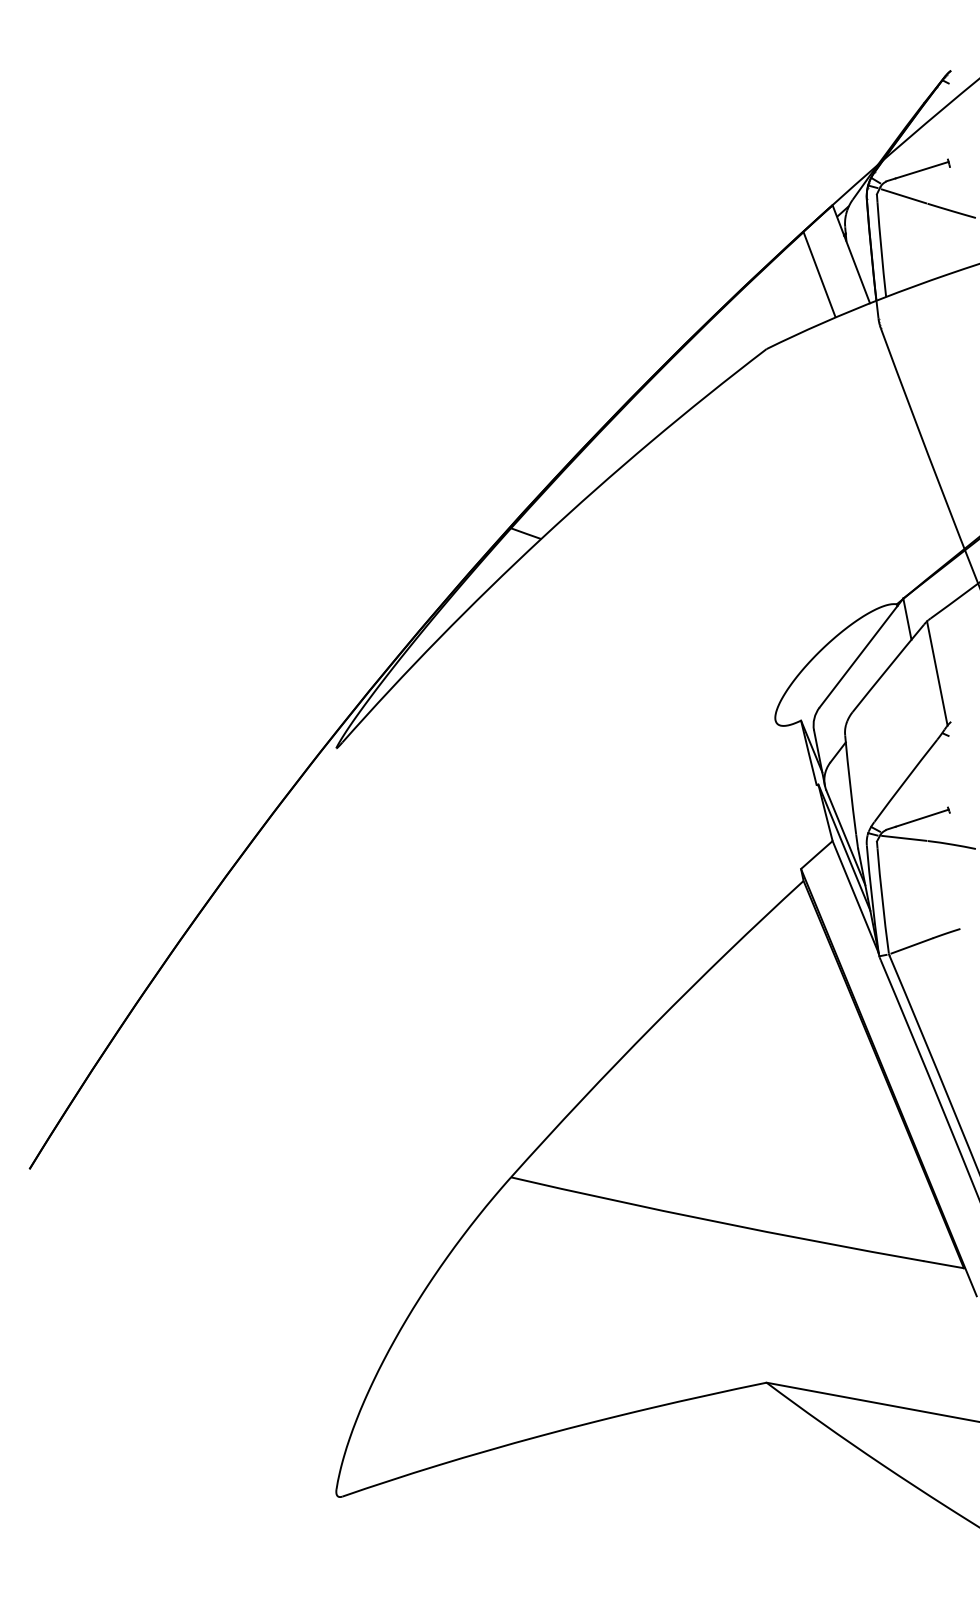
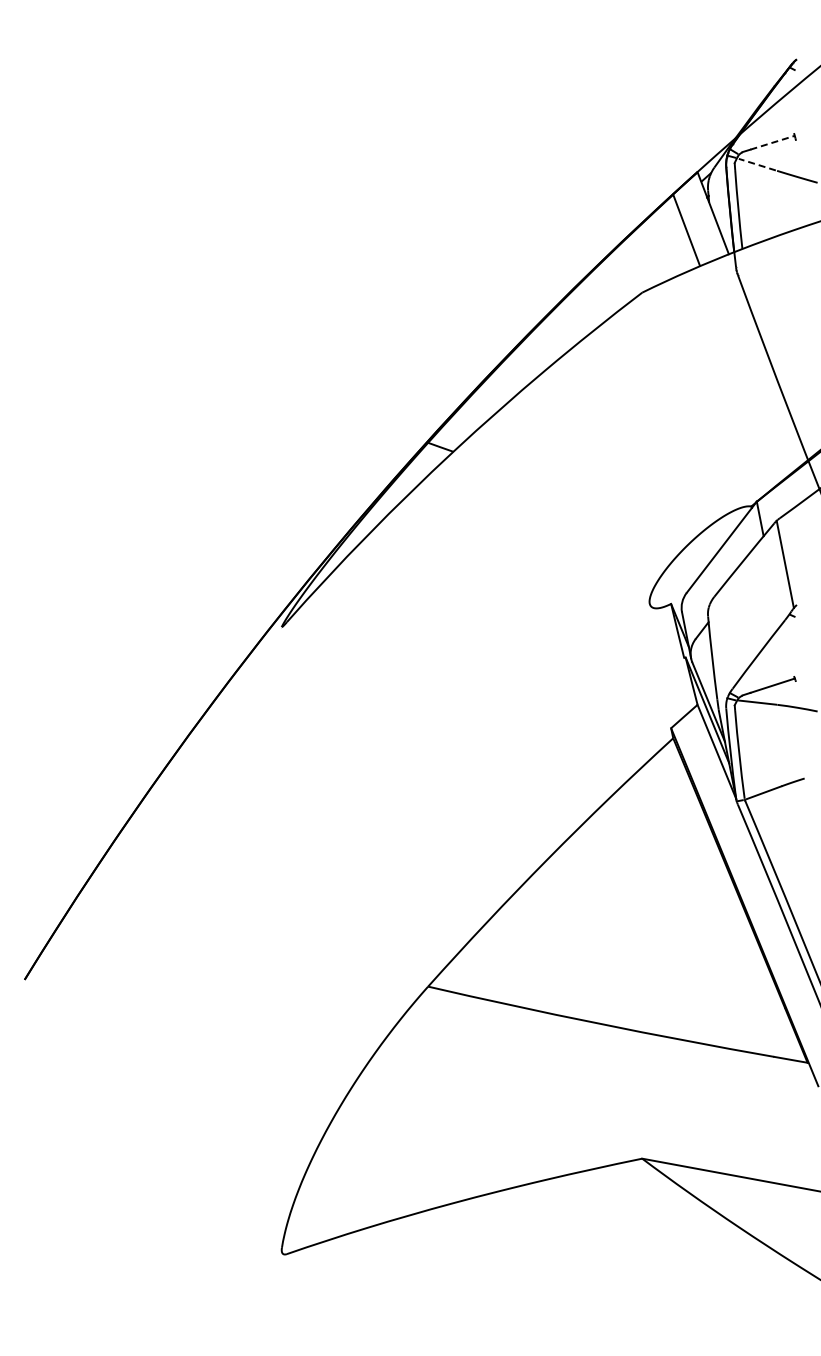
line: (923, 169) -> (773, 142), solid -> dashed
line: (902, 196) -> (756, 164), solid -> dashed

